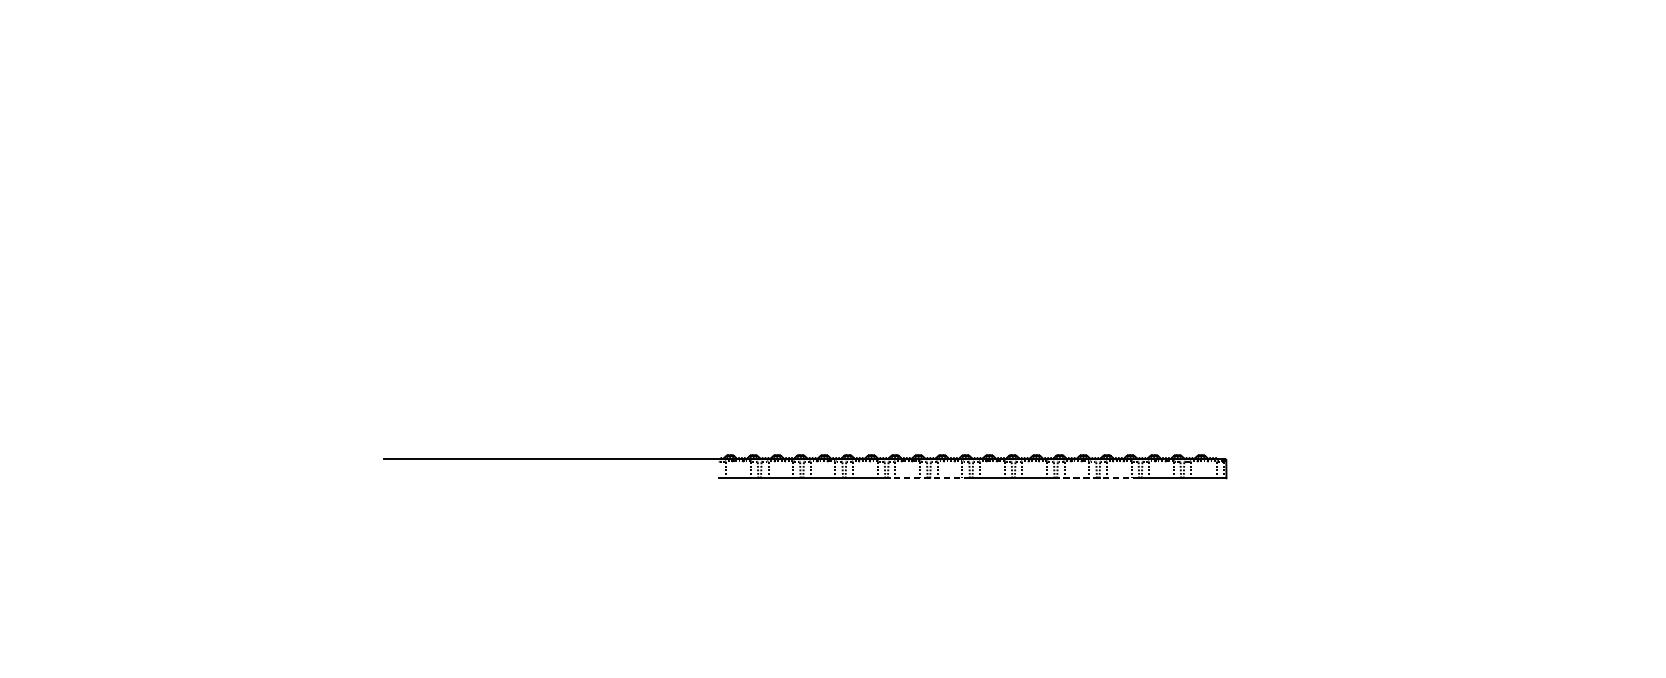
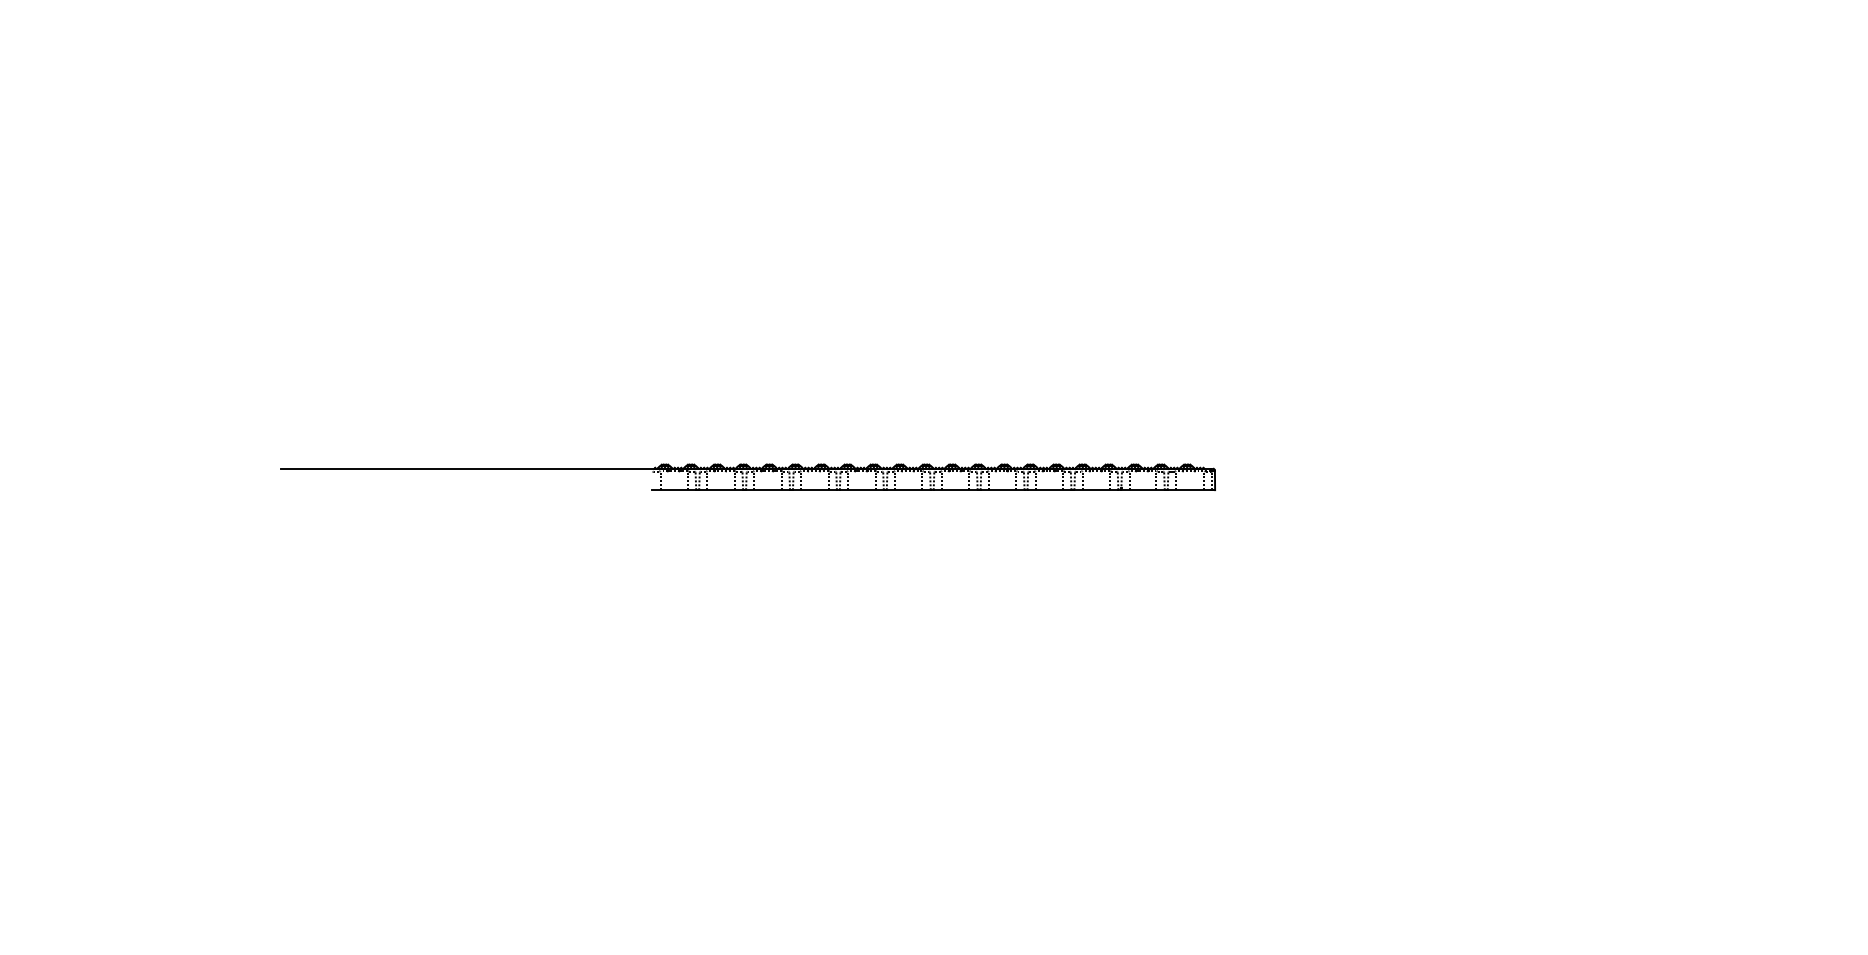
line: (928, 478) -> (884, 490), dashed -> solid
line: (1097, 478) -> (1072, 490), dashed -> solid

